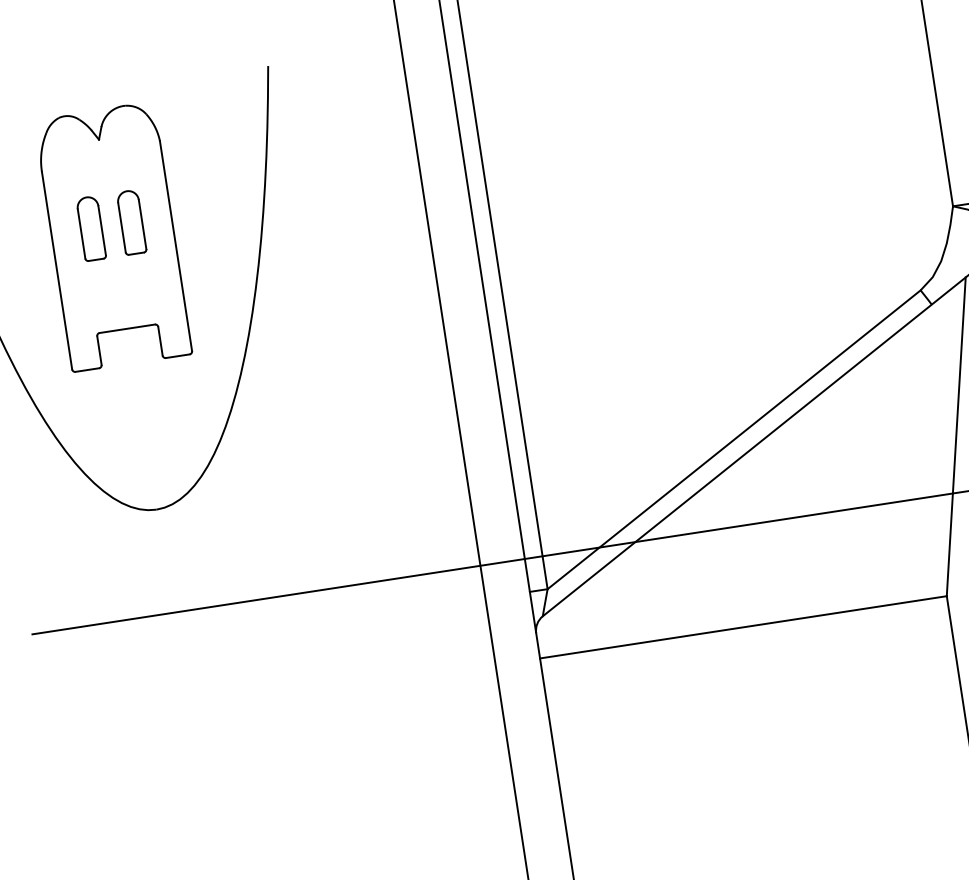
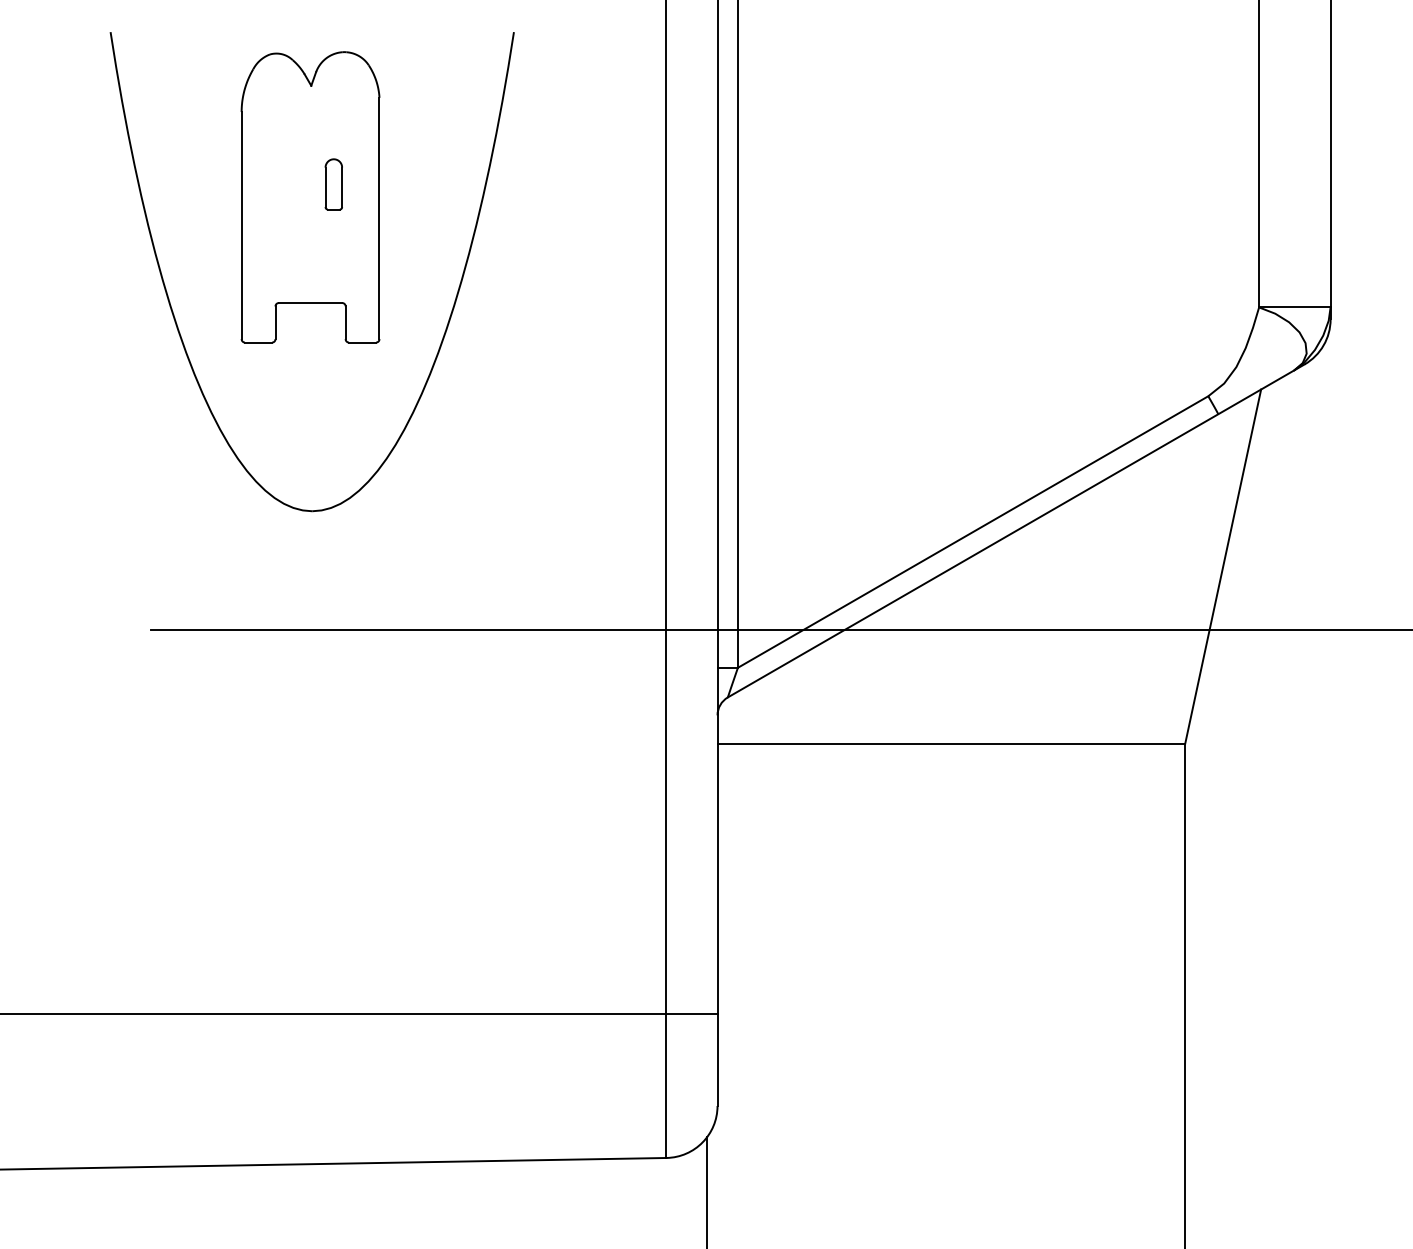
part: (131, 222) -> (333, 184), size x0.7
part: (91, 228) -> (287, 184), removed

